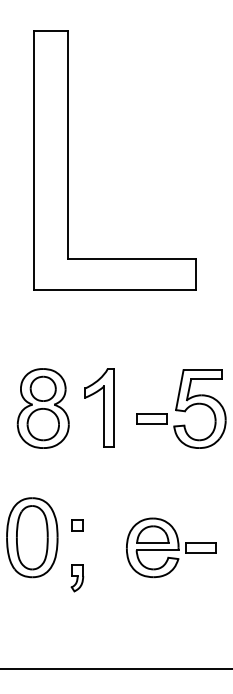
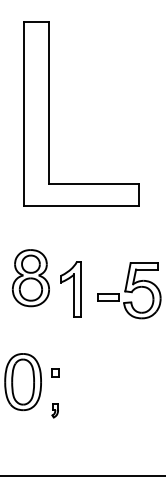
part: (42, 408) -> (30, 278), moved
part: (171, 547) -> (122, 389), removed
part: (77, 578) -> (55, 411), size x0.7

